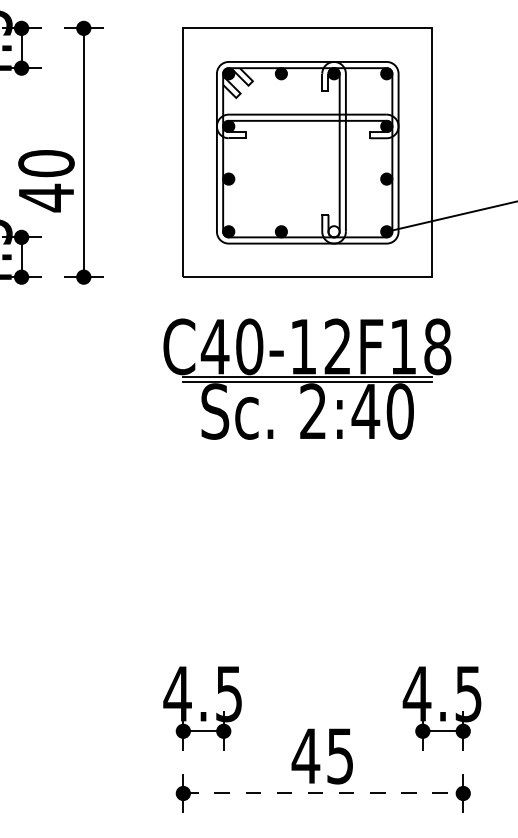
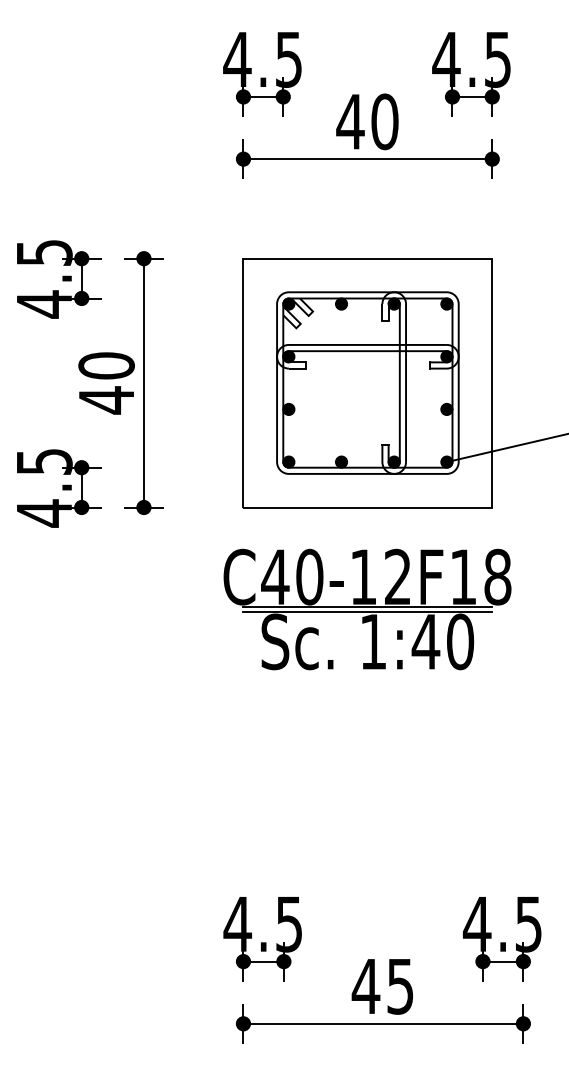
text: (46, 181) -> (106, 383), moved
fill: (333, 231) -> (393, 461), added
text: (312, 411) -> (372, 641), 2:40 -> 1:40
line: (323, 793) -> (383, 1023), dashed -> solid

